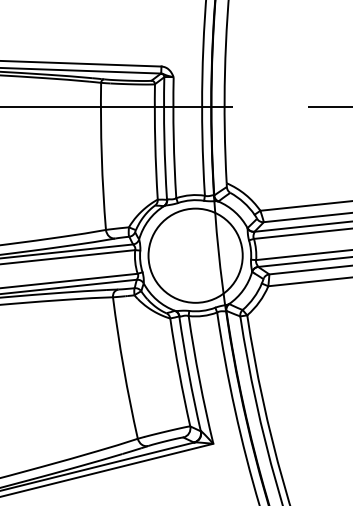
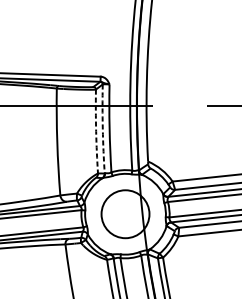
arc: (164, 138) -> (102, 129), solid -> dashed
arc: (155, 142) -> (96, 131), solid -> dashed
circle: (195, 255) -> (125, 214), size x0.7

